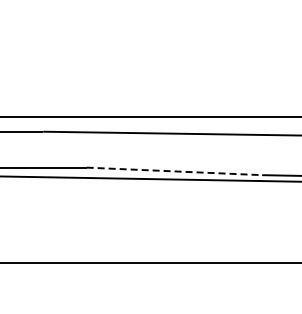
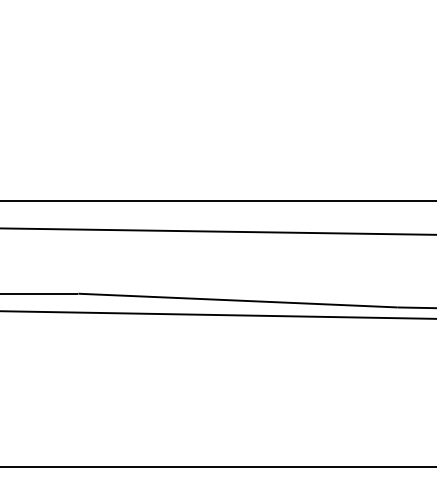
line: (174, 171) -> (238, 300), dashed -> solid

